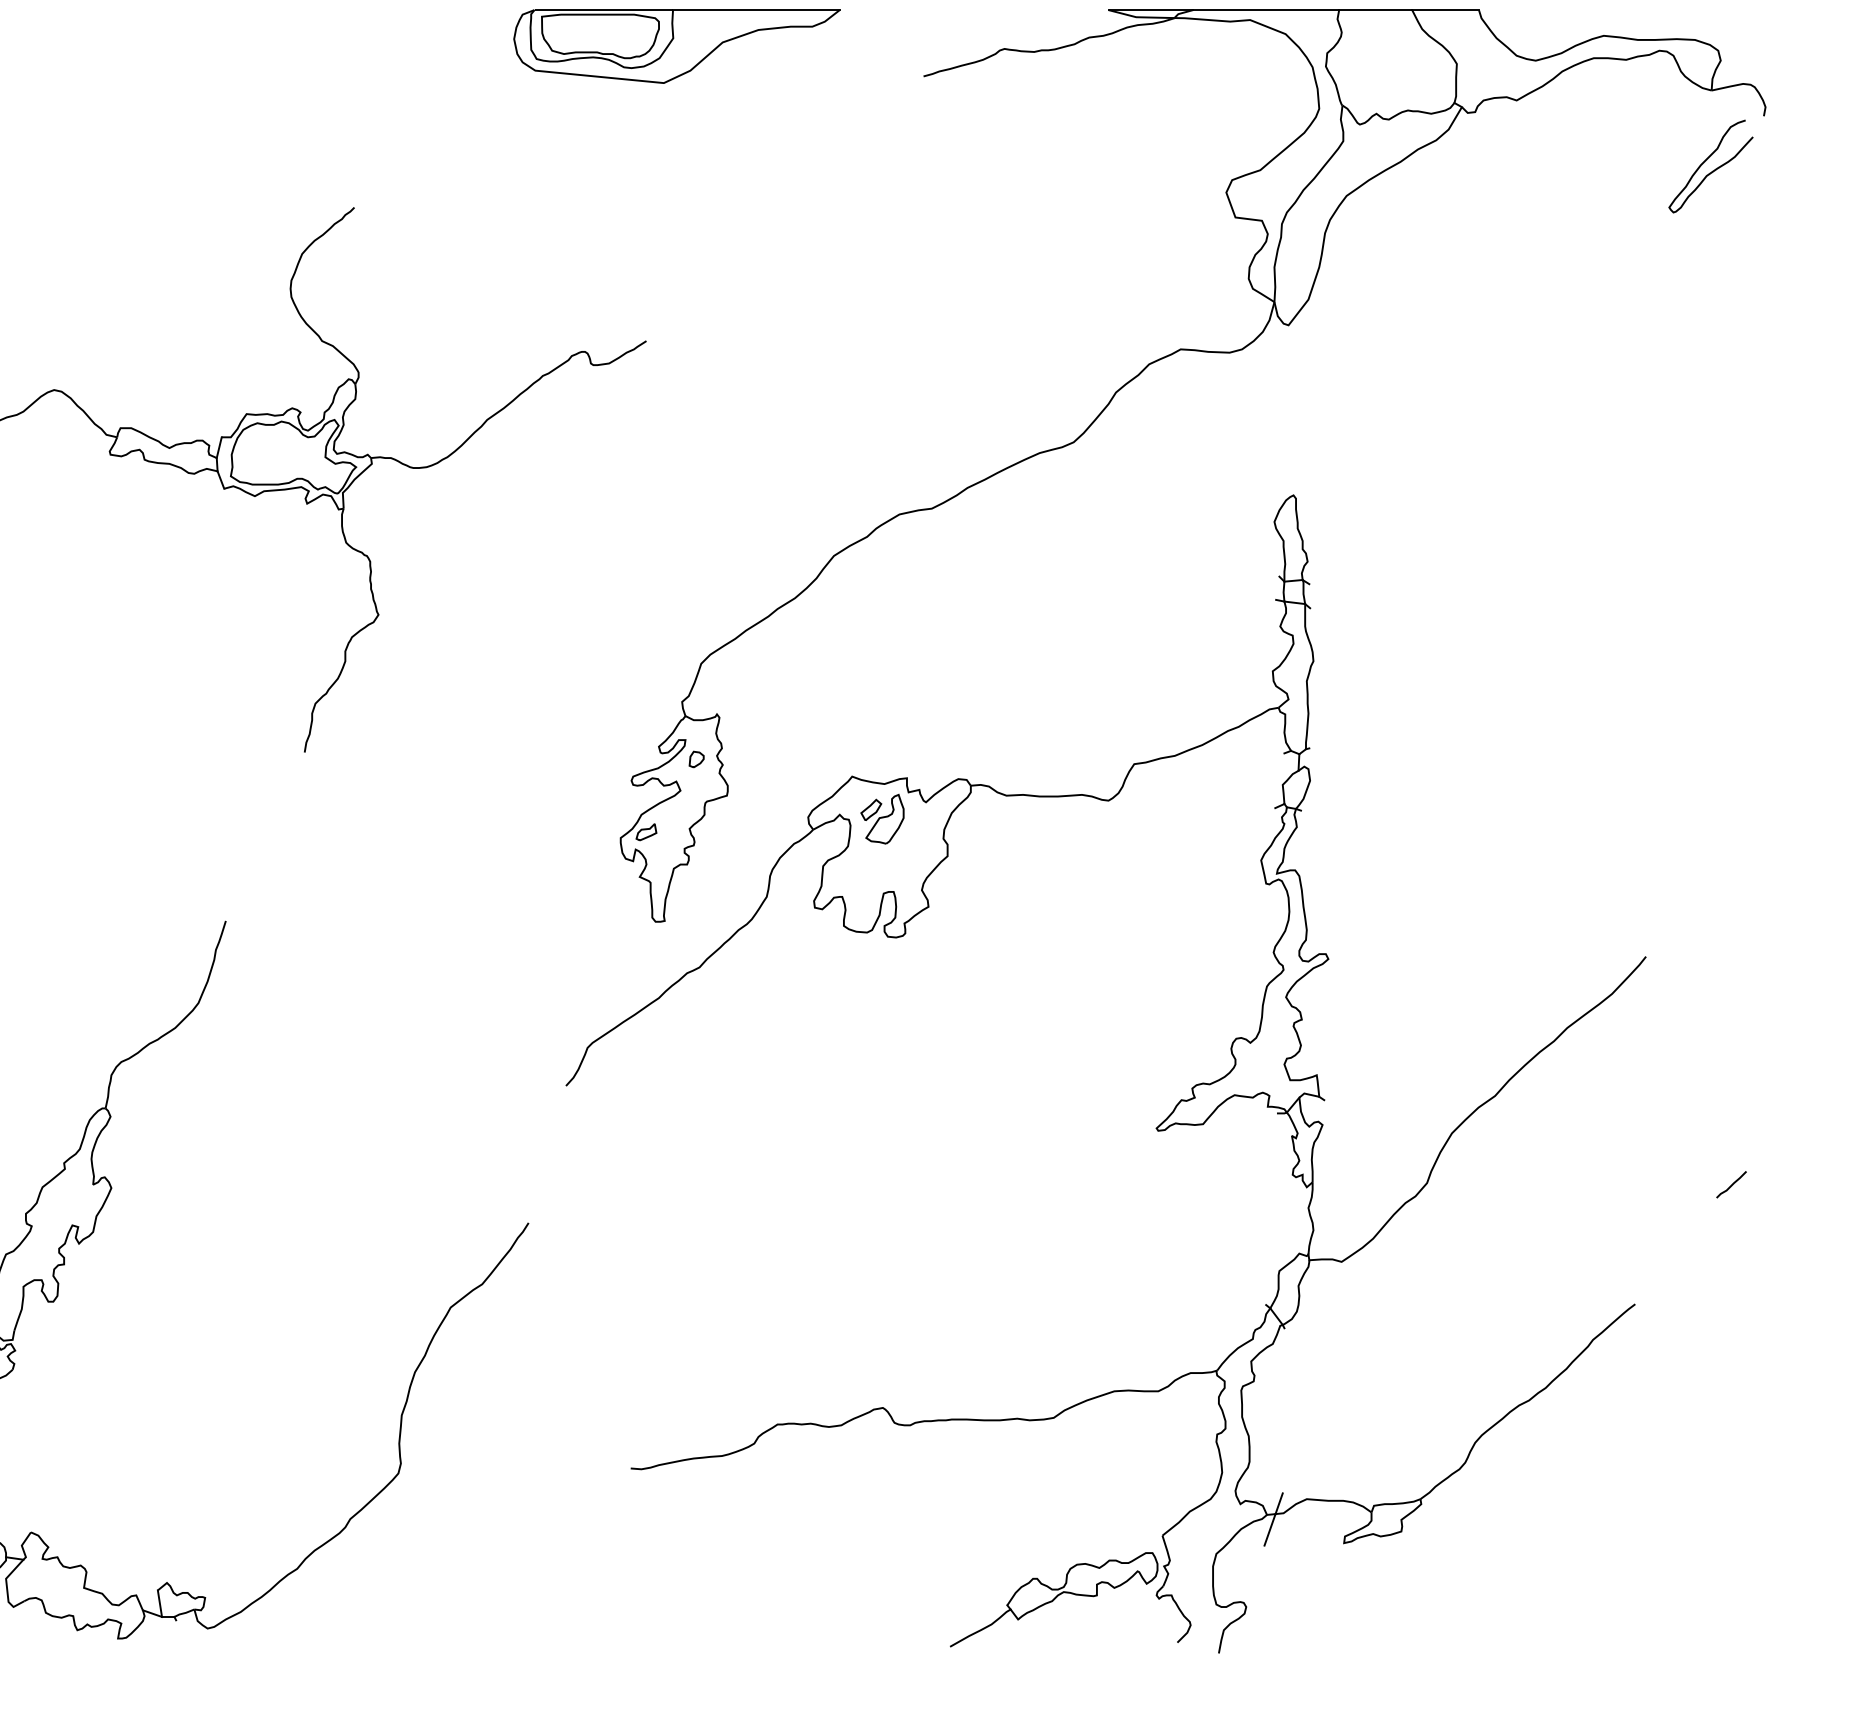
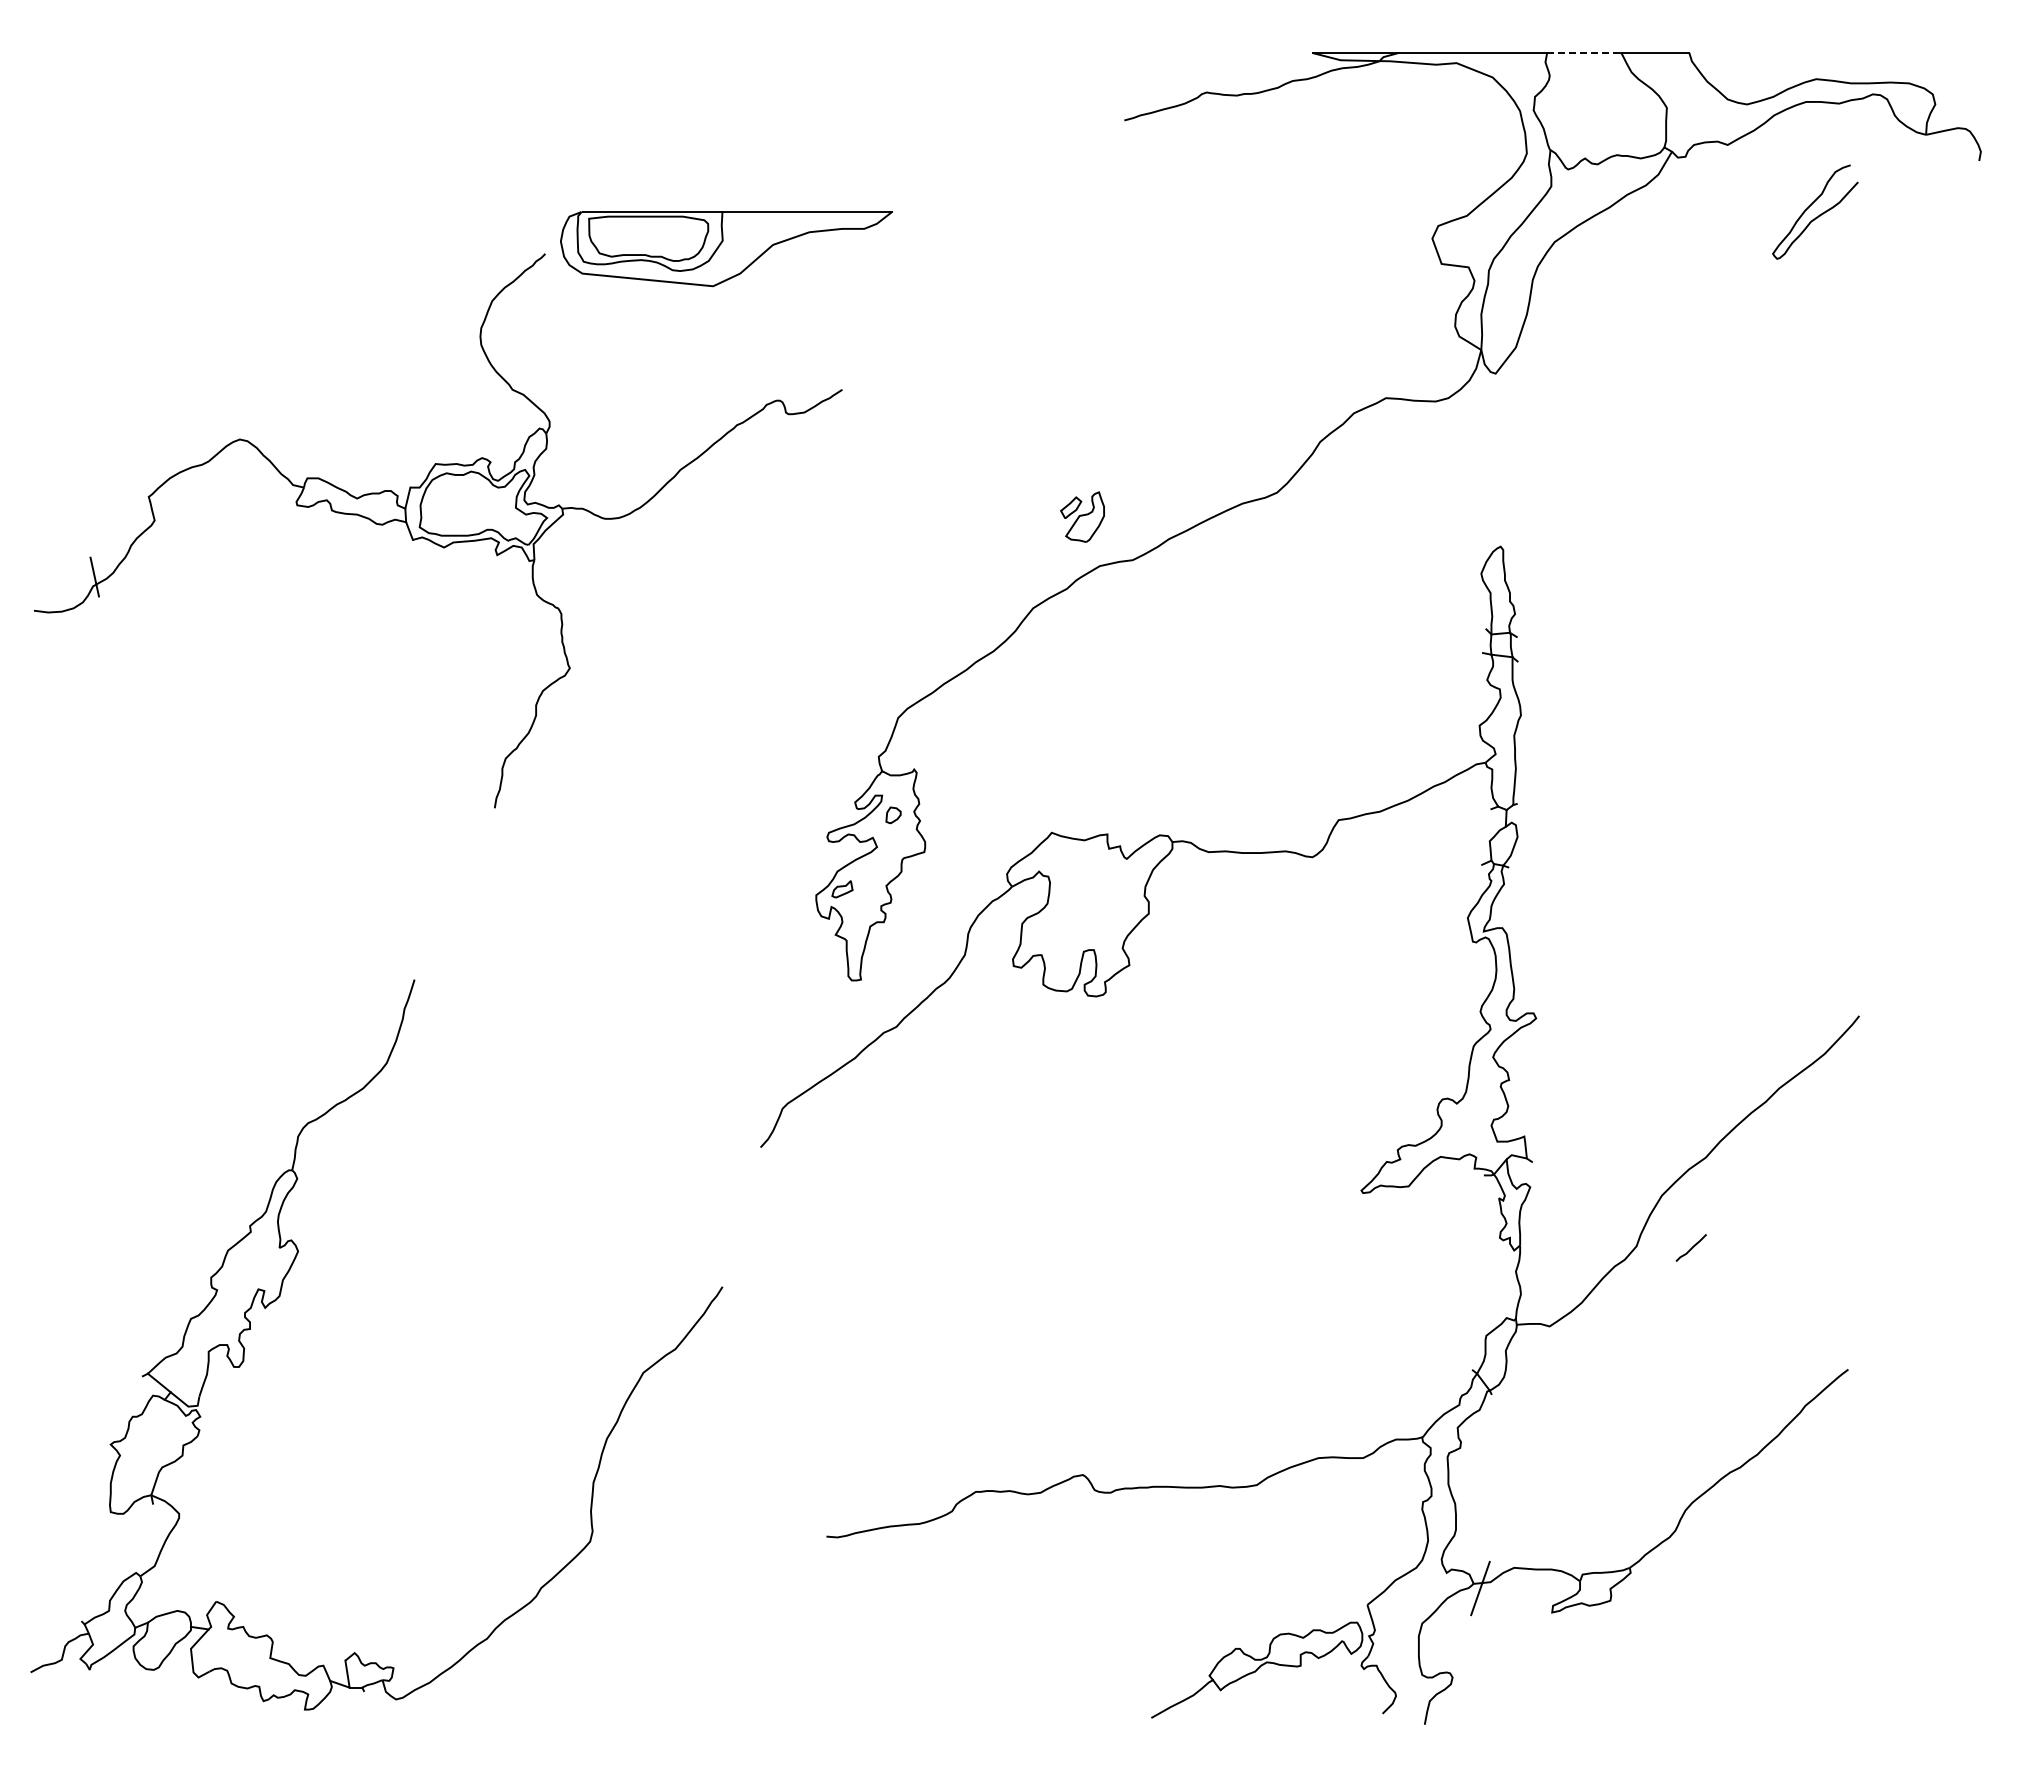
line: (1375, 10) -> (1584, 53), solid -> dashed
part: (676, 46) -> (726, 249), moved
curve: (1715, 168) -> (1819, 214), moved
part: (882, 818) -> (1082, 516), moved
curve: (1731, 1184) -> (1691, 1247), moved

